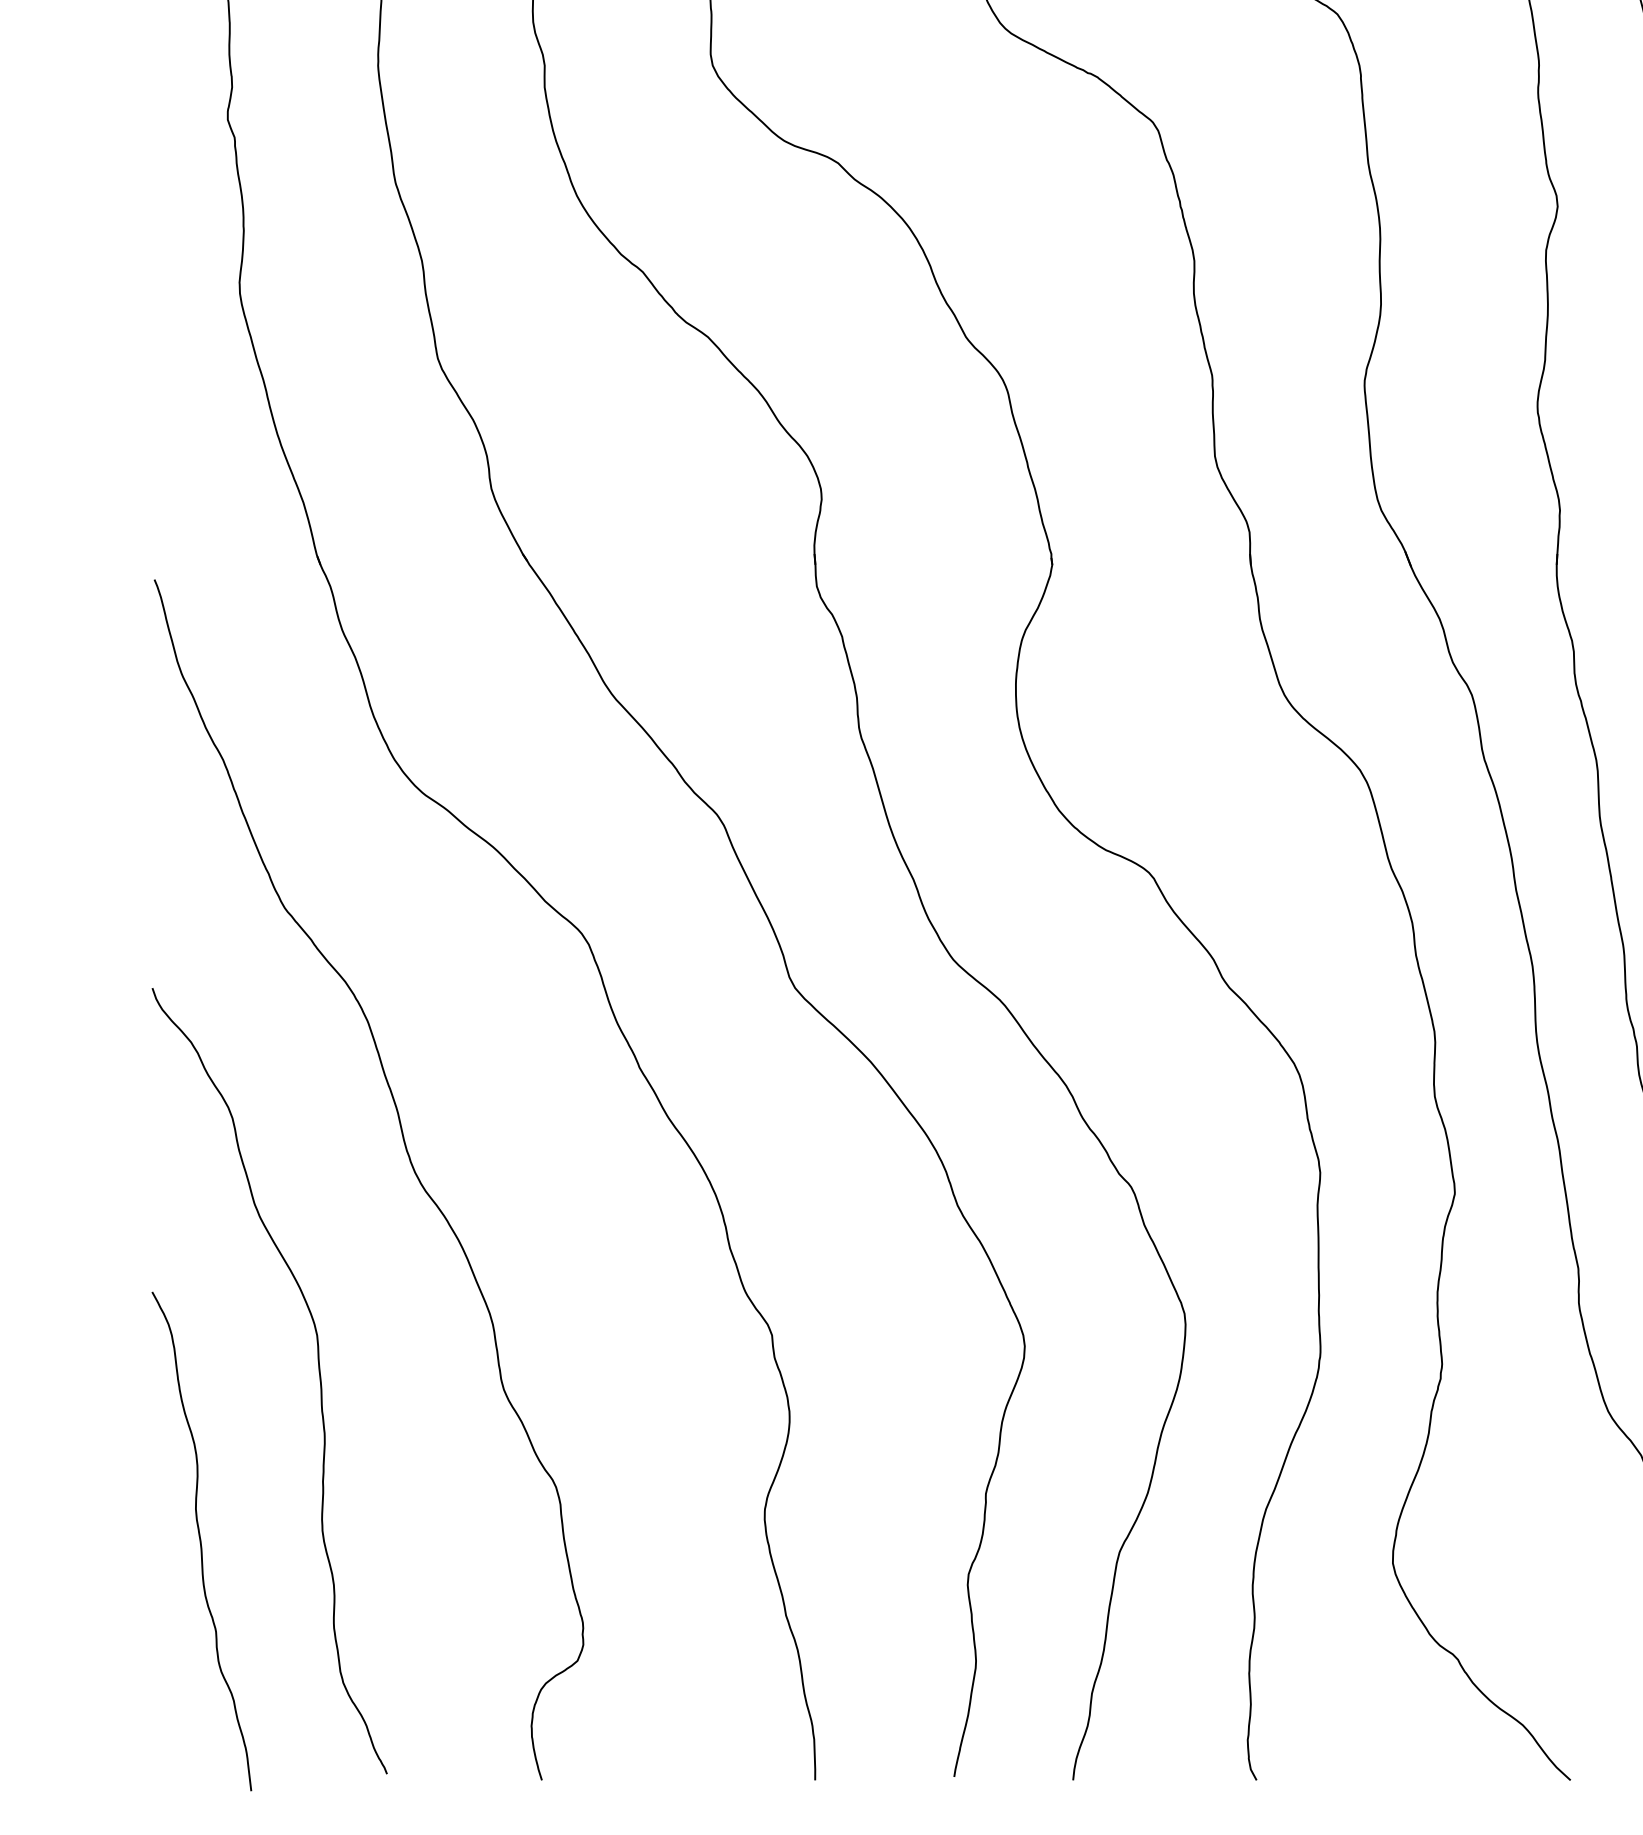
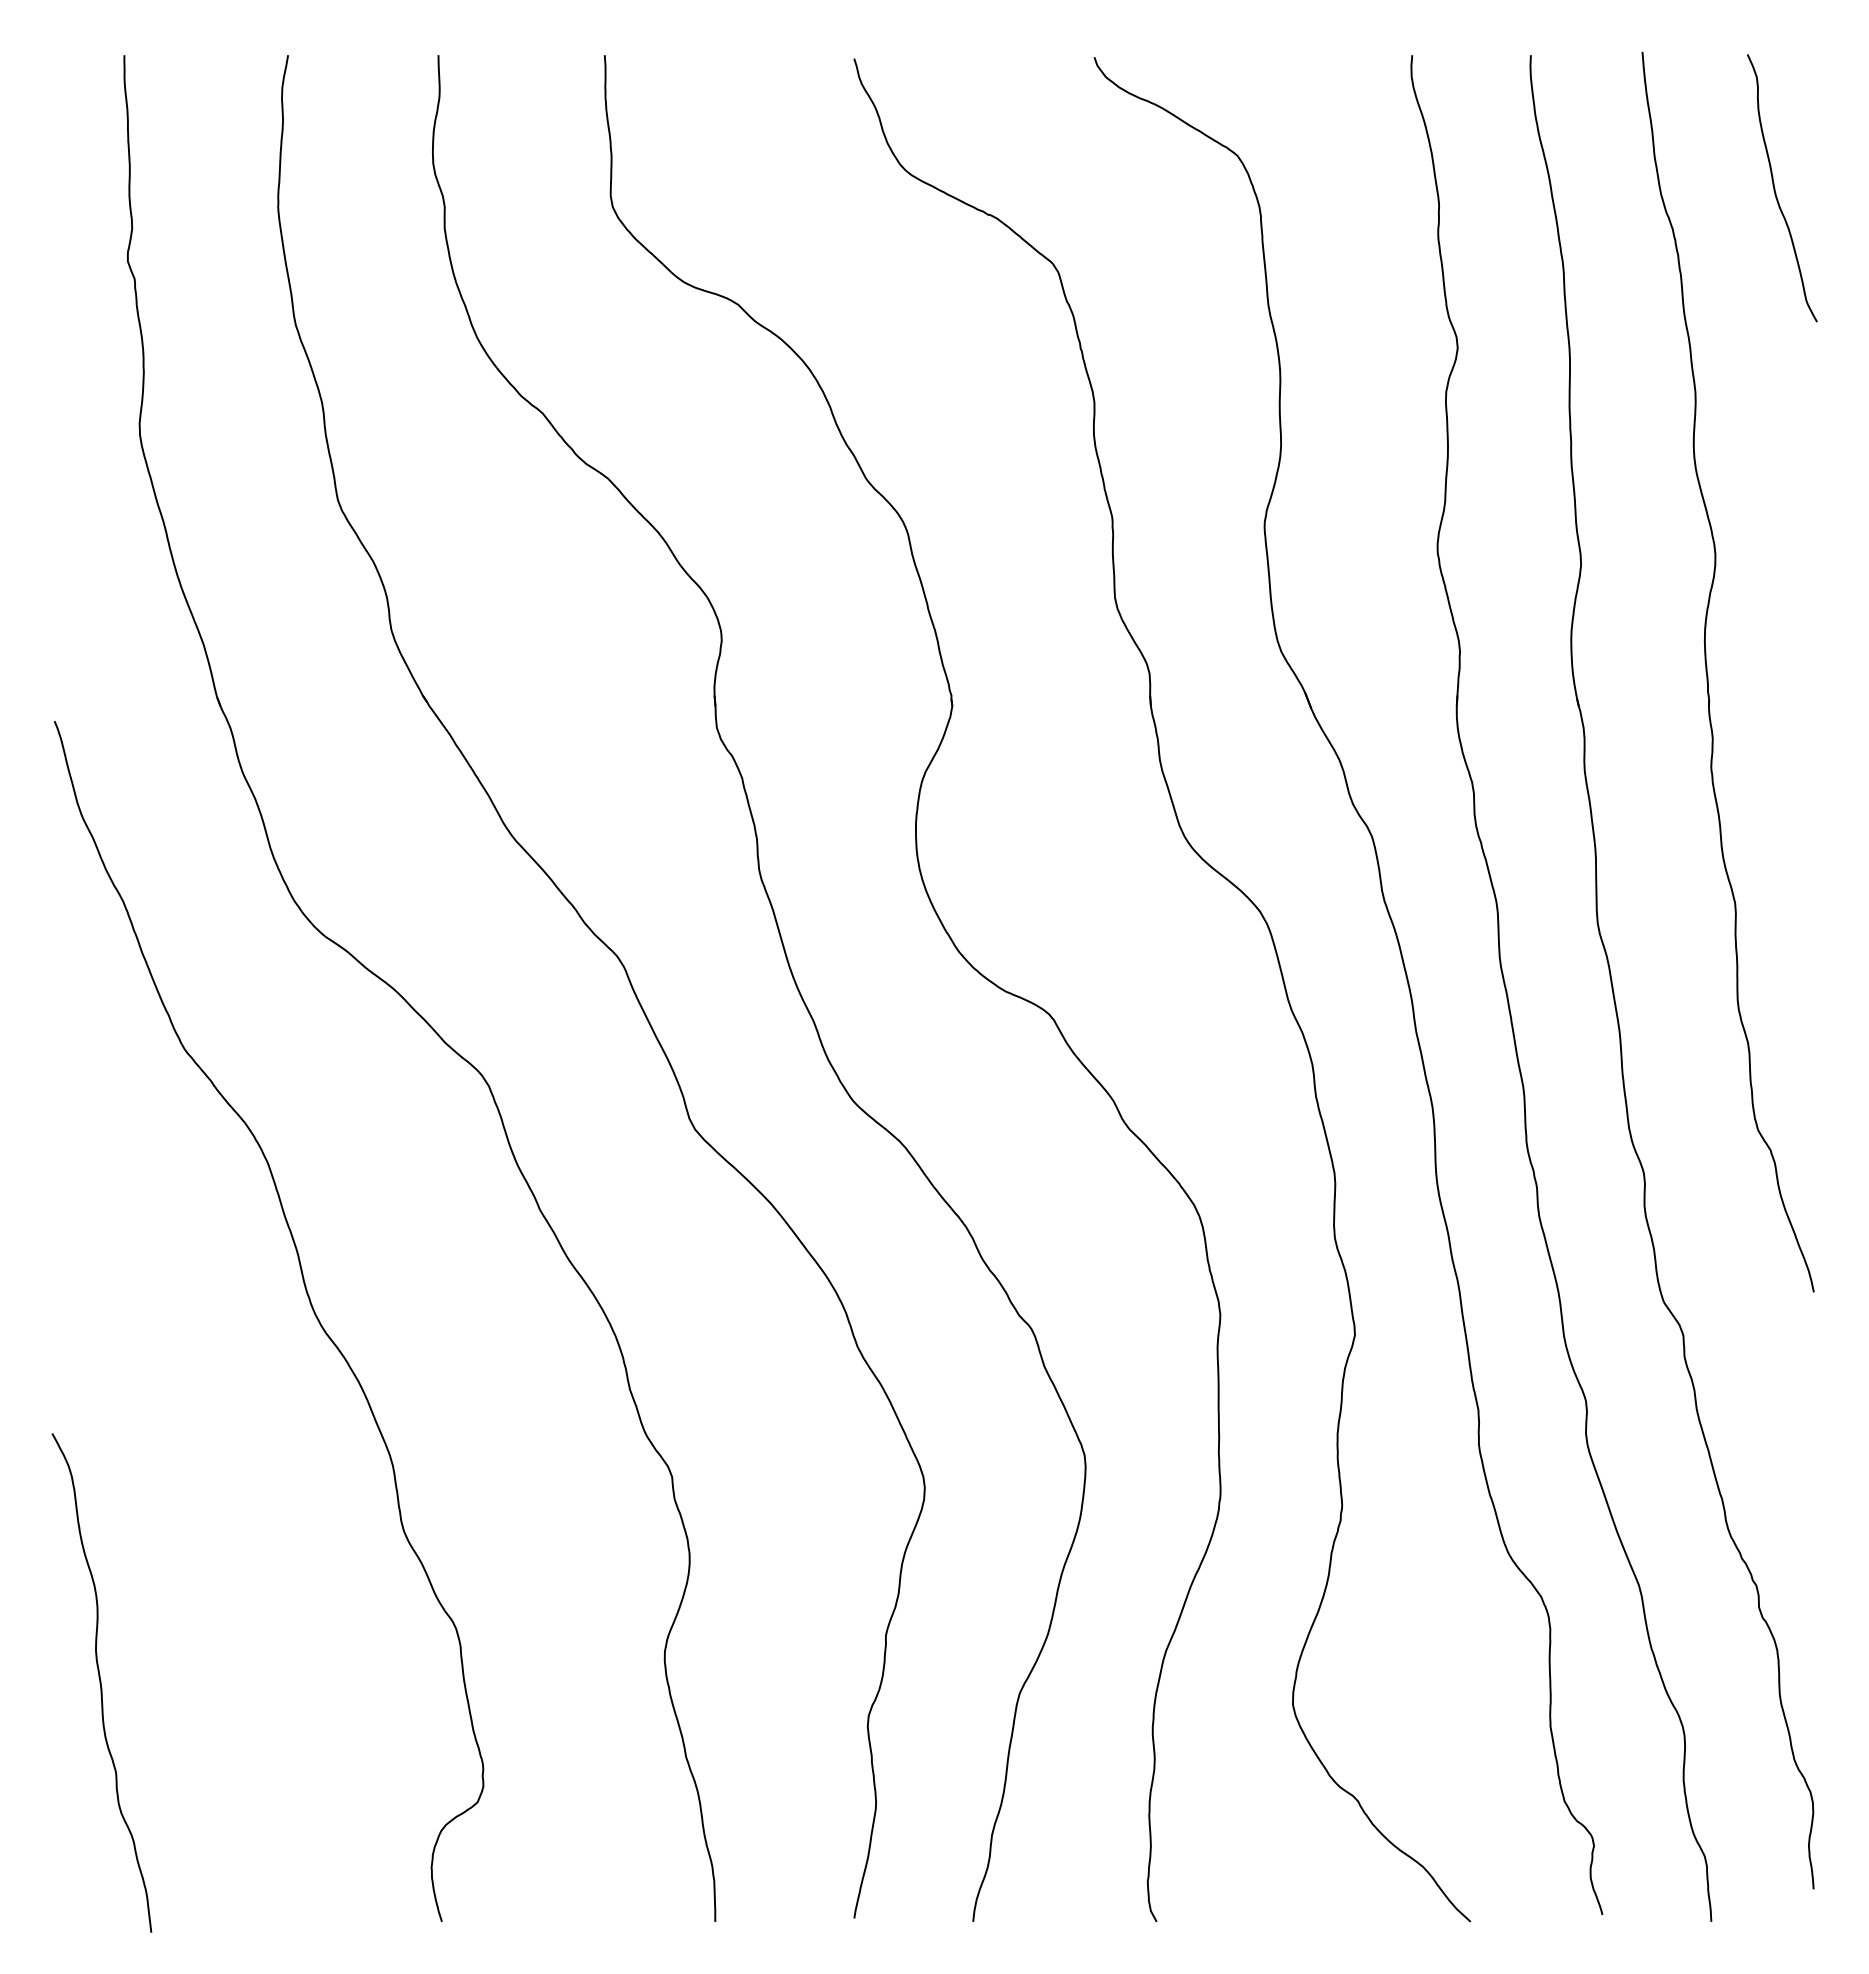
curve: (318, 1371) -> (218, 1513), removed

